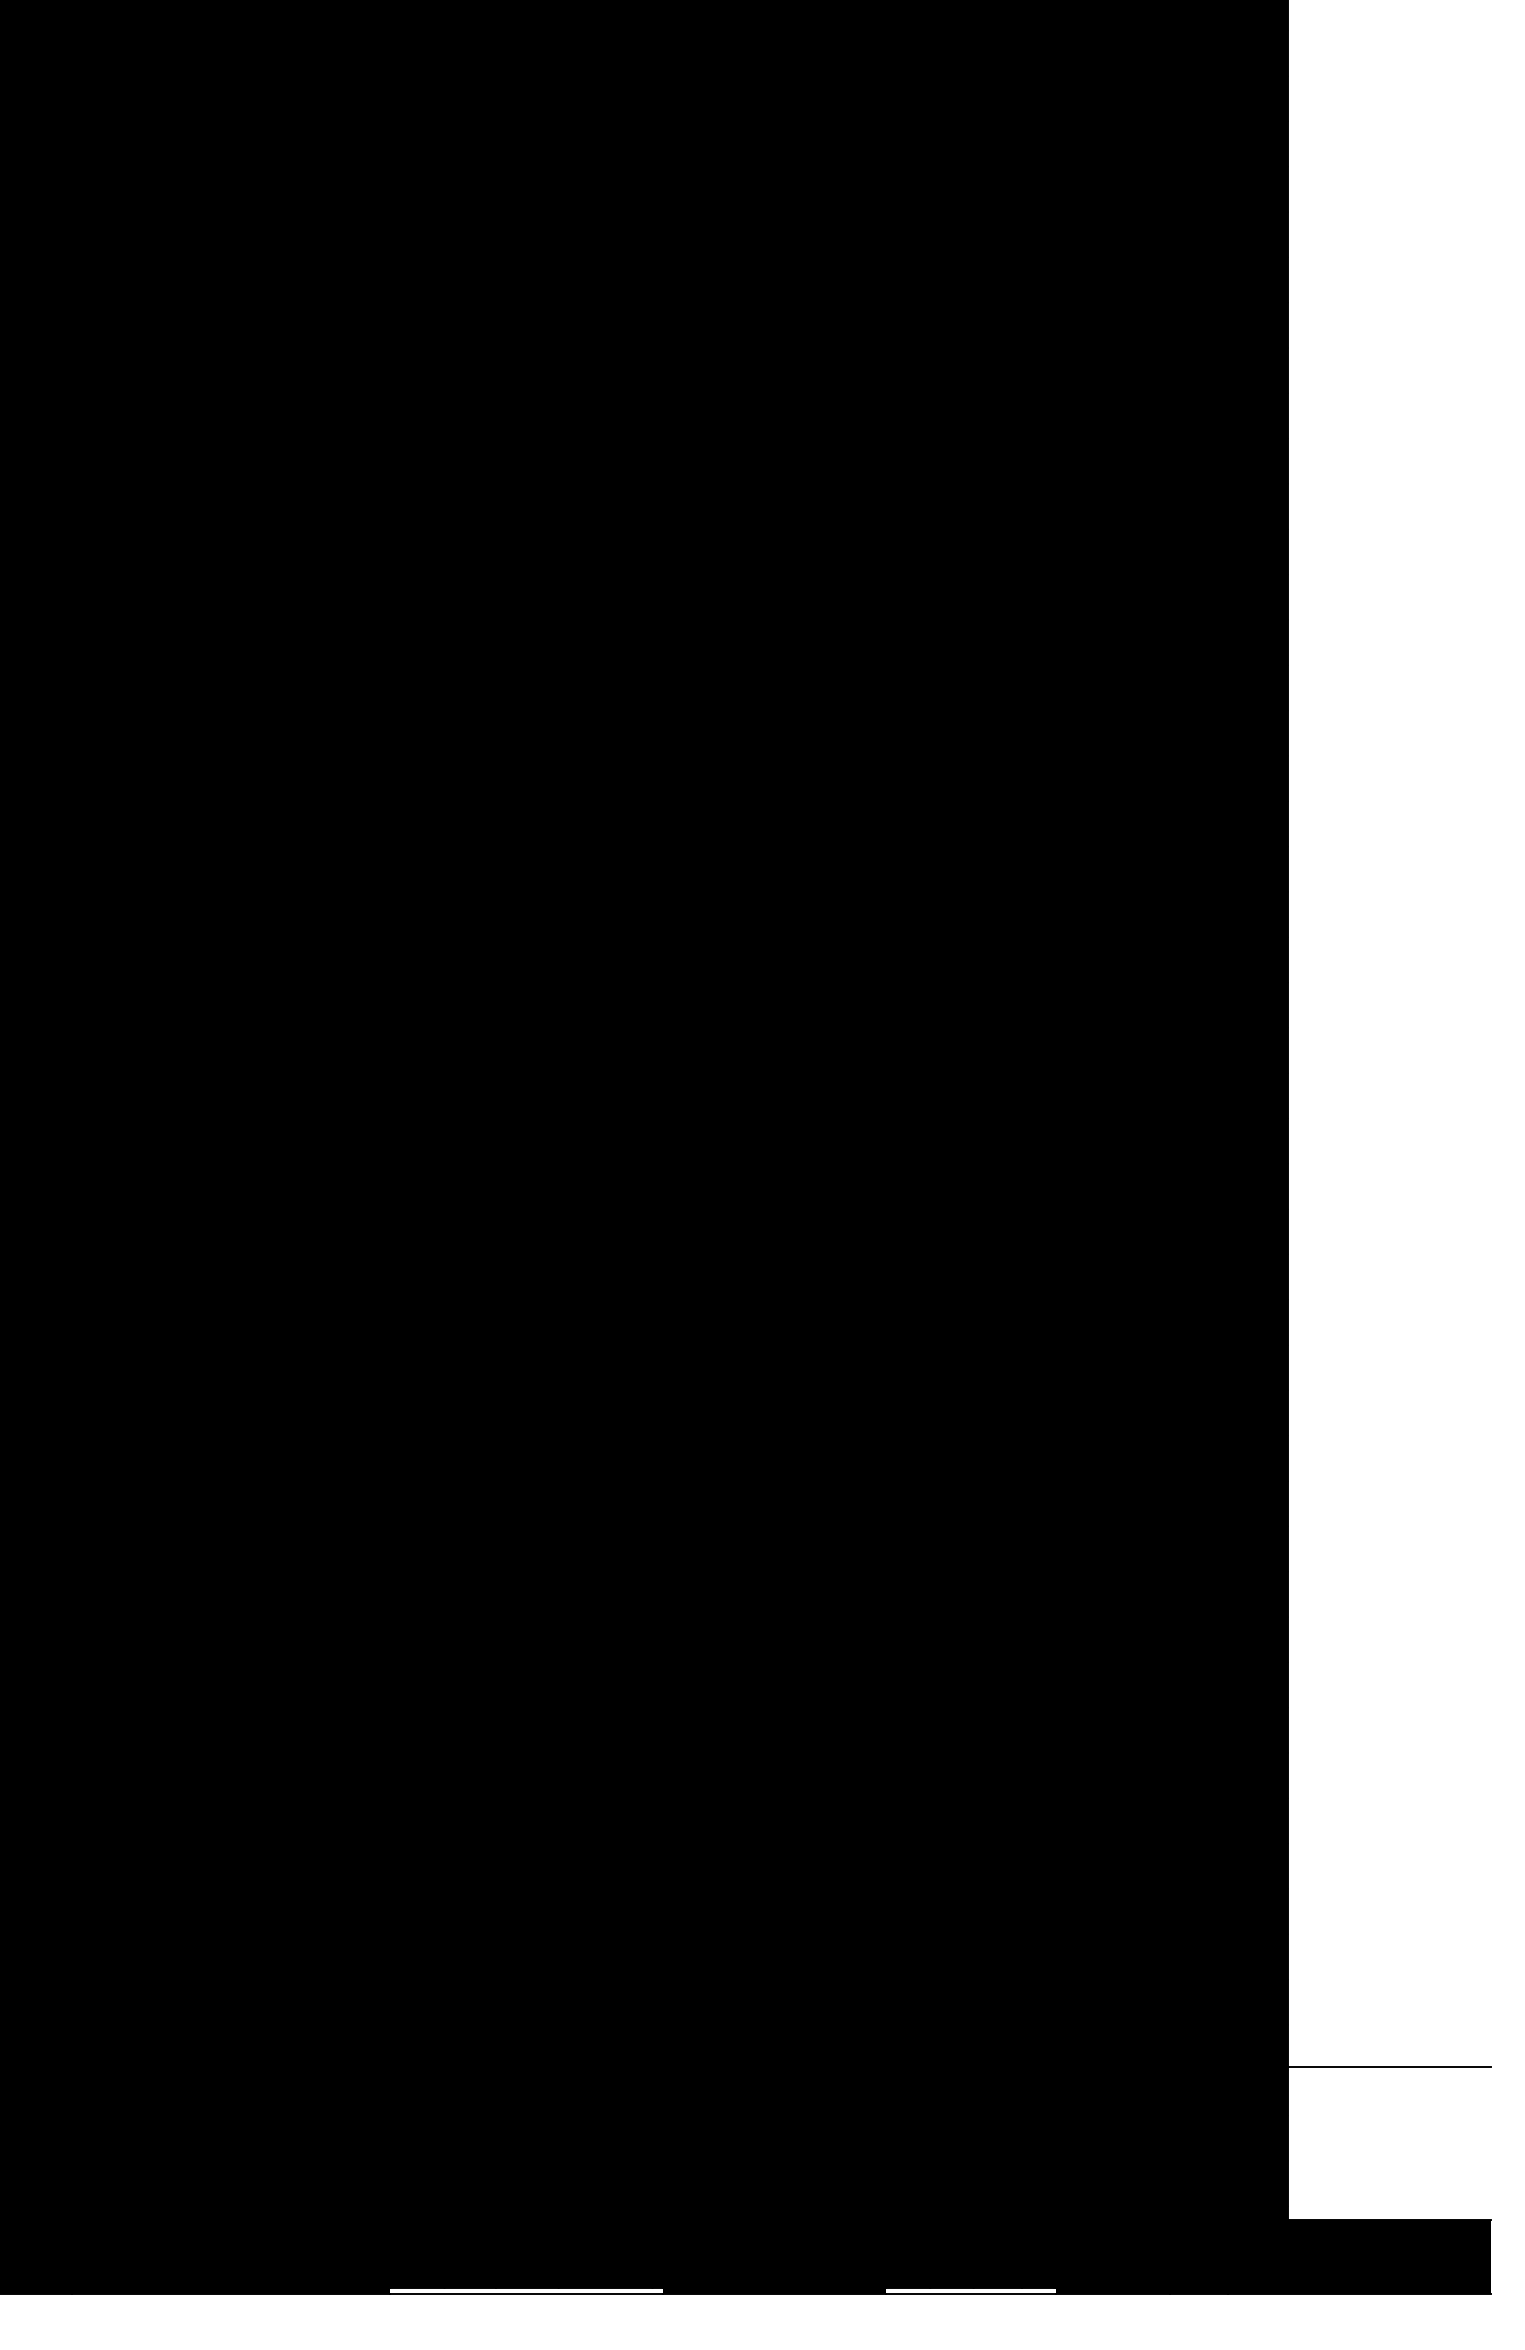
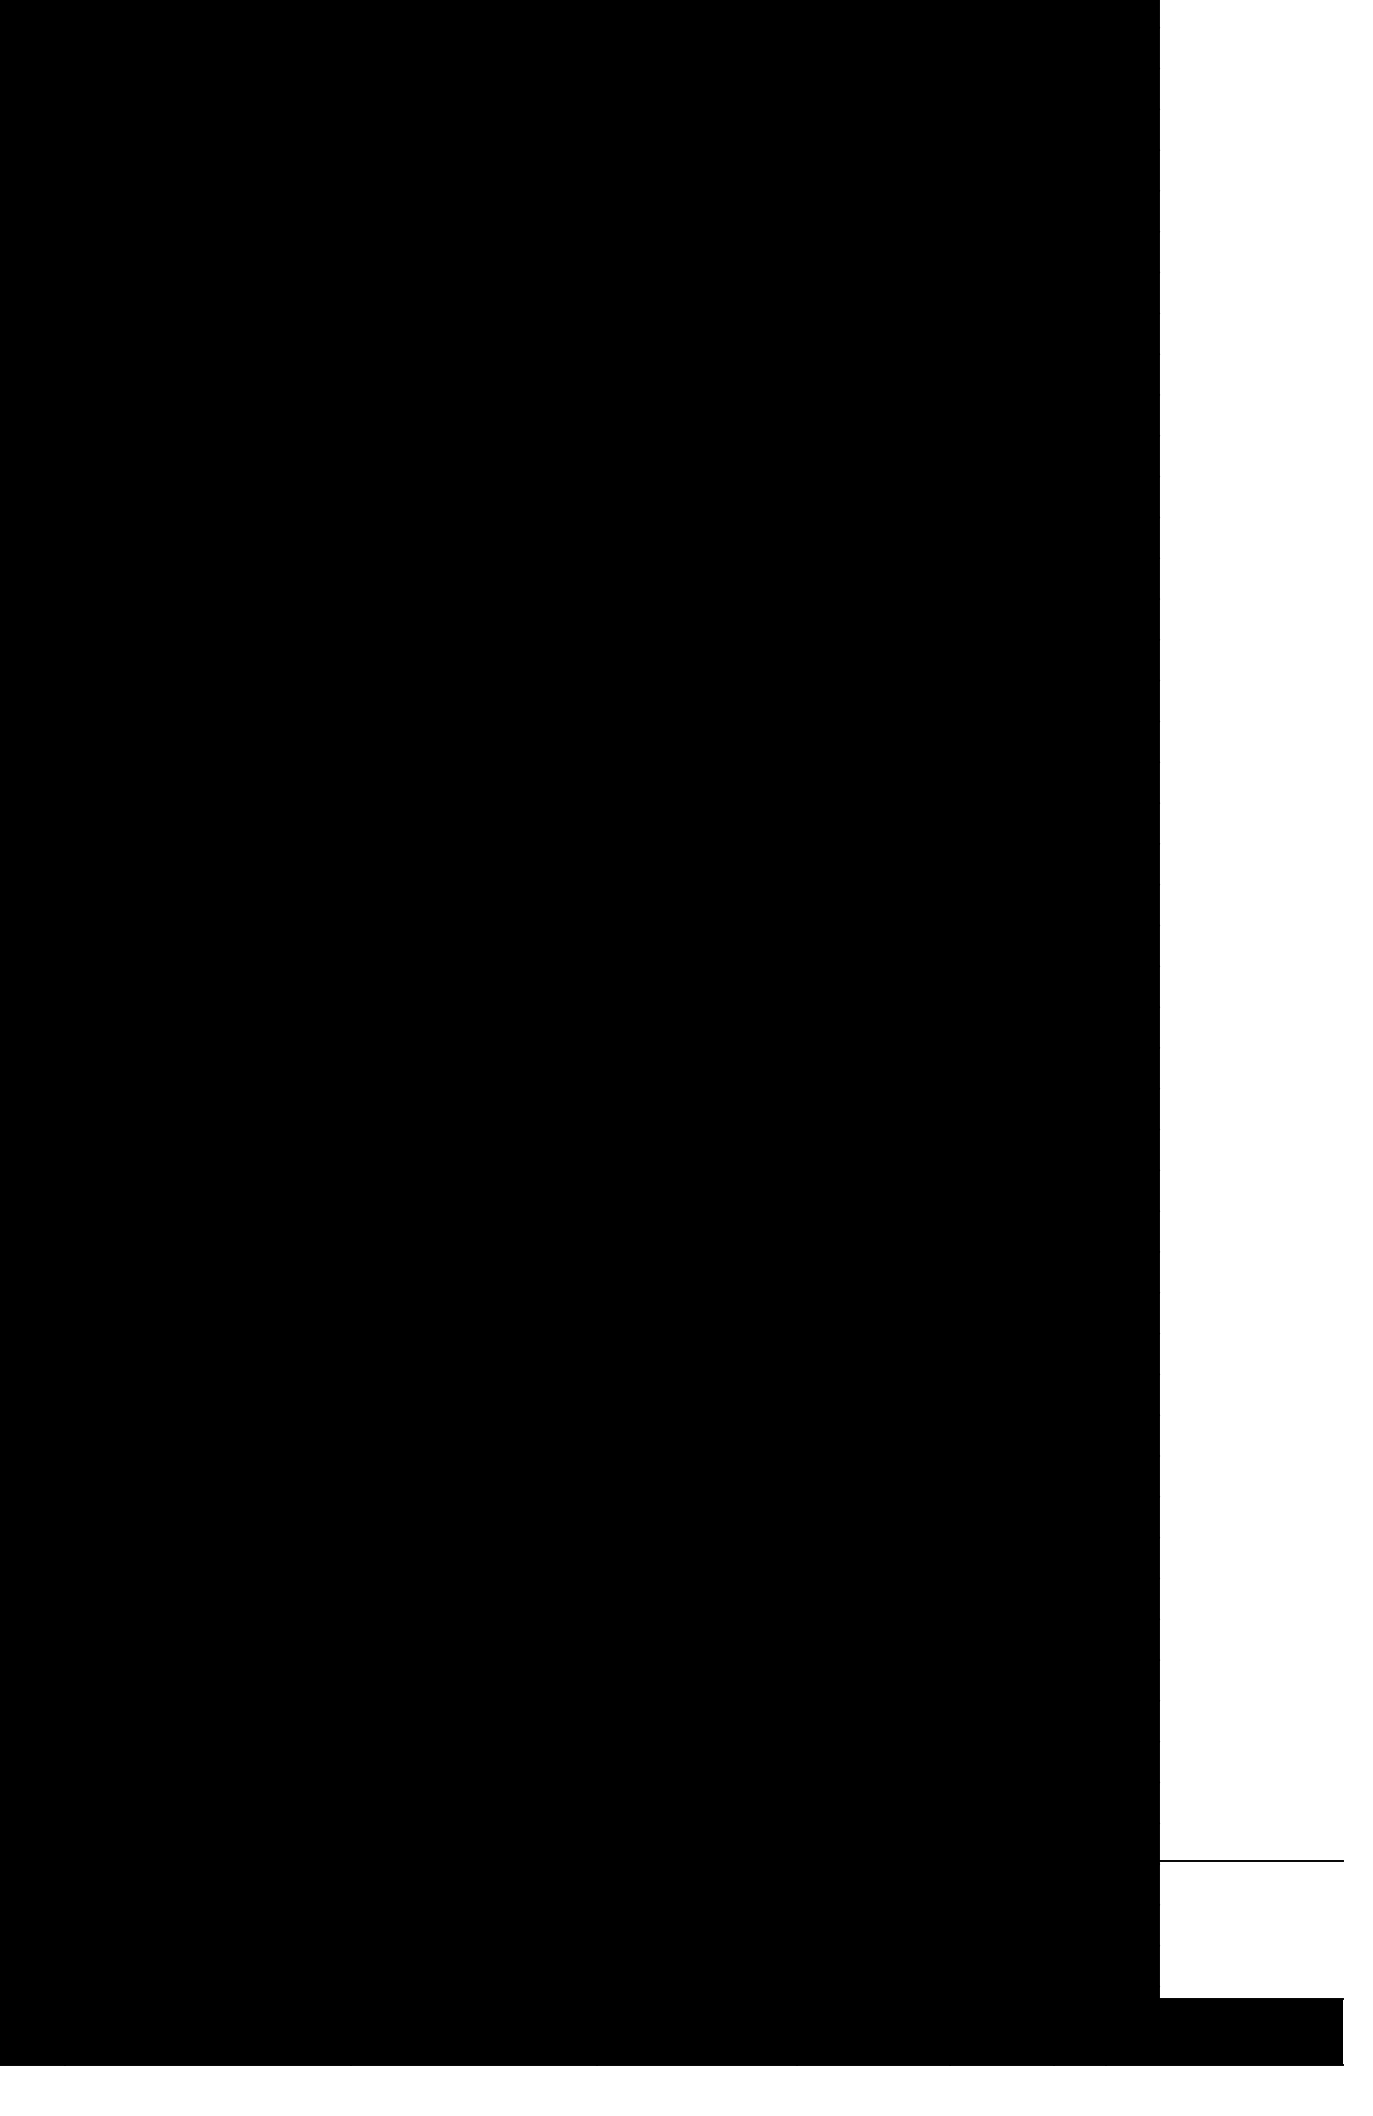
fill: (526, 2290) -> (474, 2062), added
fill: (970, 2290) -> (873, 2062), added

